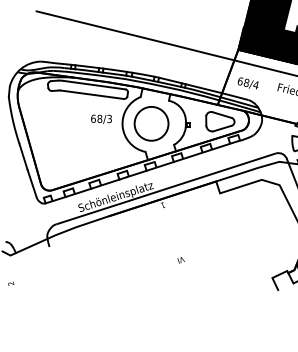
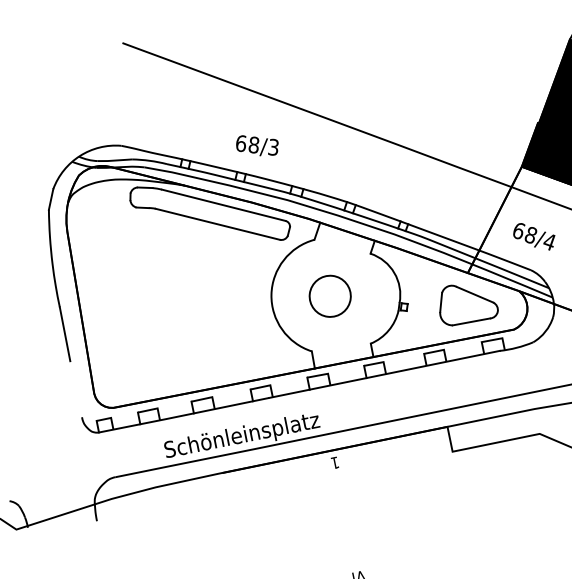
text: (101, 118) -> (257, 144), moved
circle: (151, 123) -> (330, 295), size x0.6
line: (31, 183) -> (75, 389), removed

